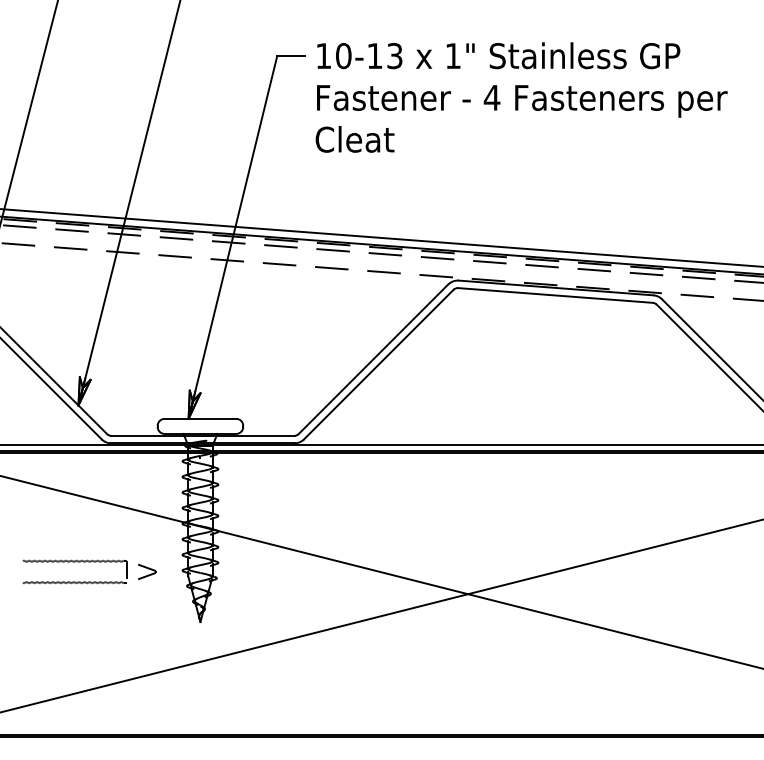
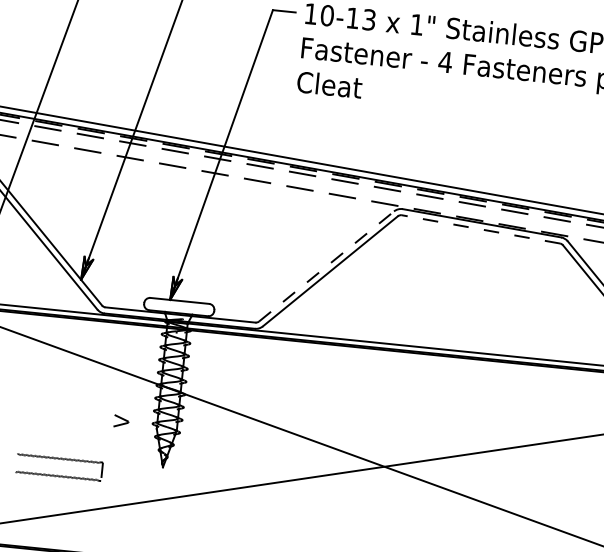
line: (555, 295) -> (480, 229), solid -> dashed
line: (373, 359) -> (326, 266), solid -> dashed
part: (74, 562) -> (59, 459), moved
part: (147, 571) -> (123, 421), size x0.7

